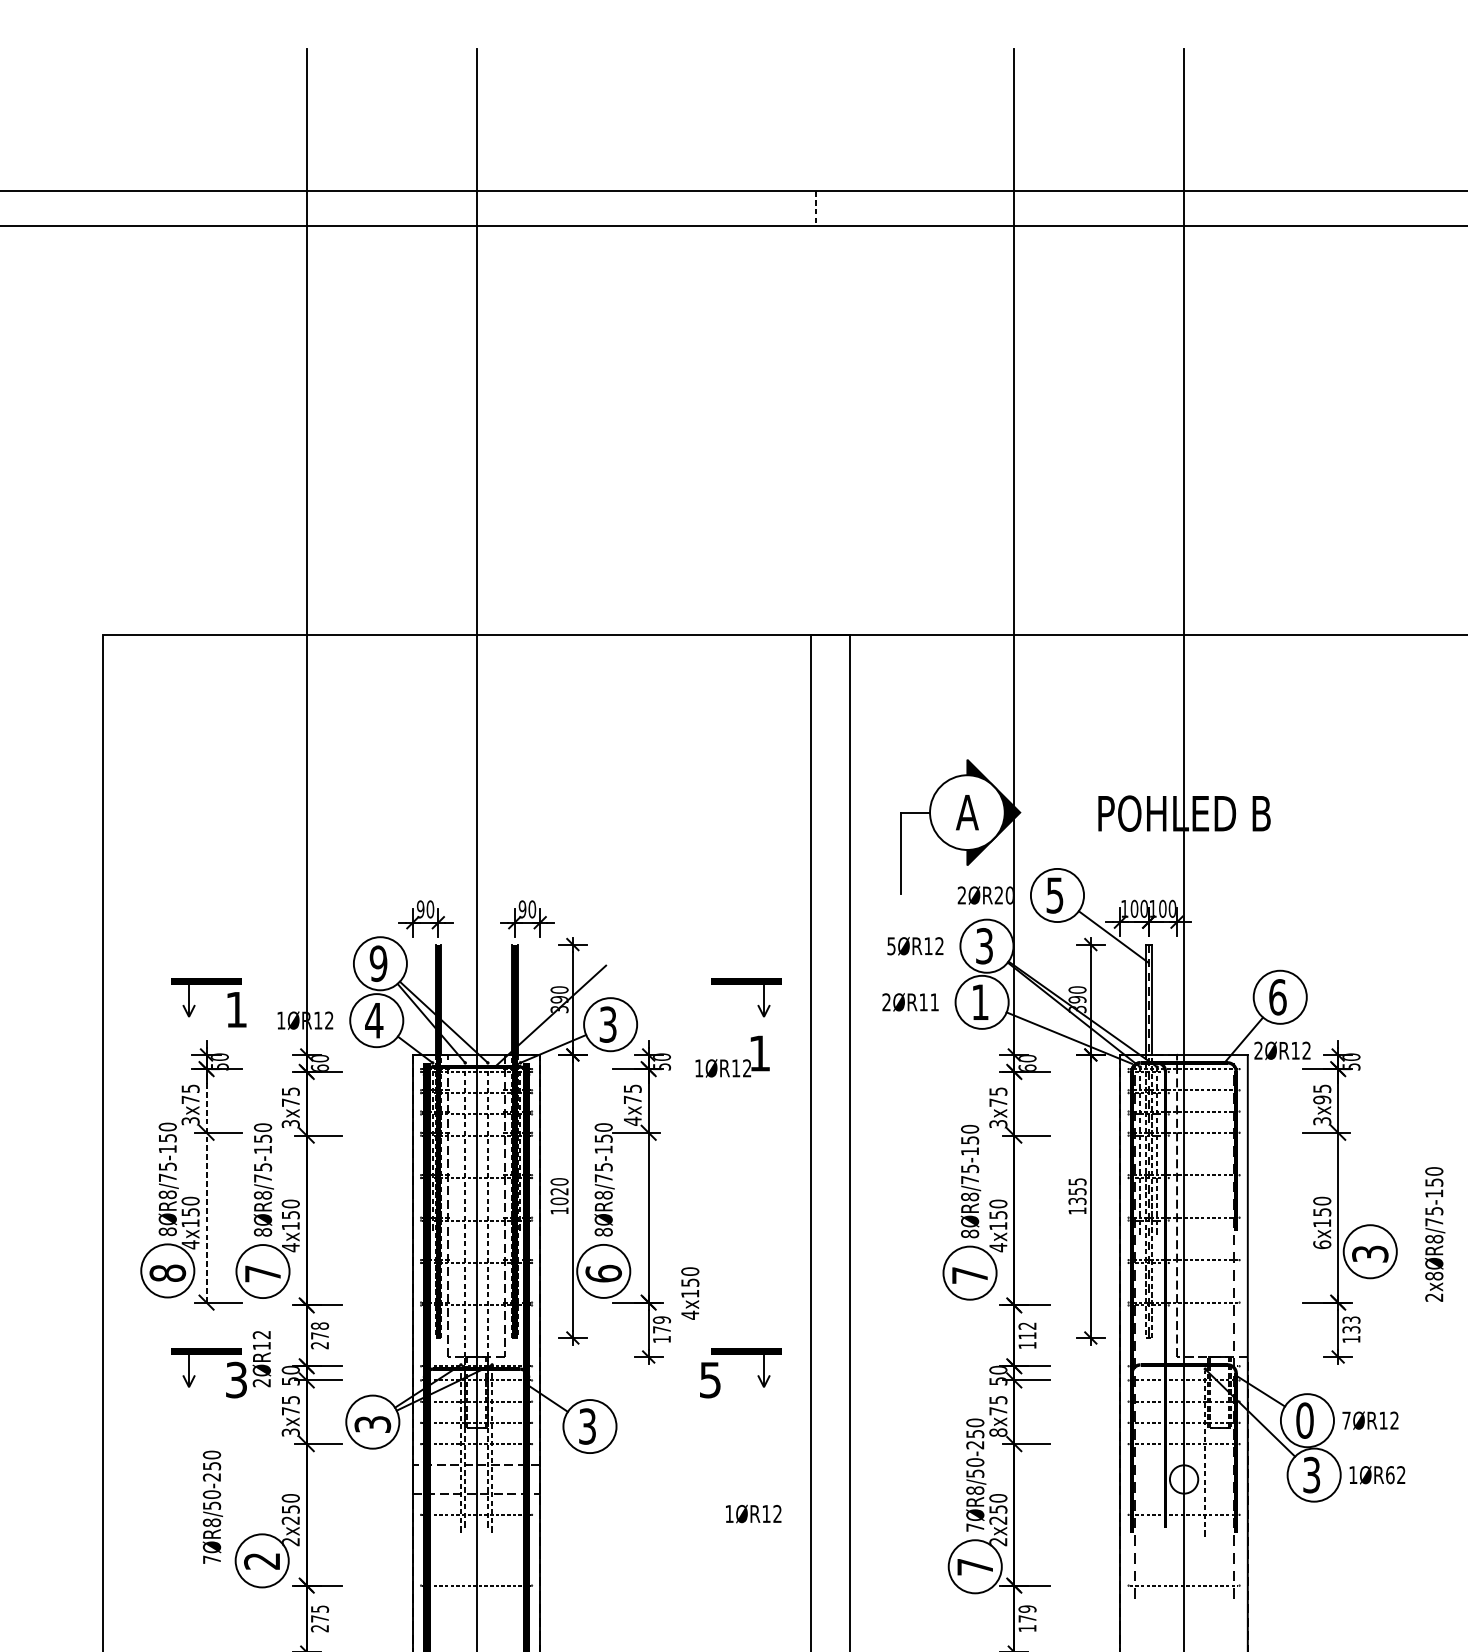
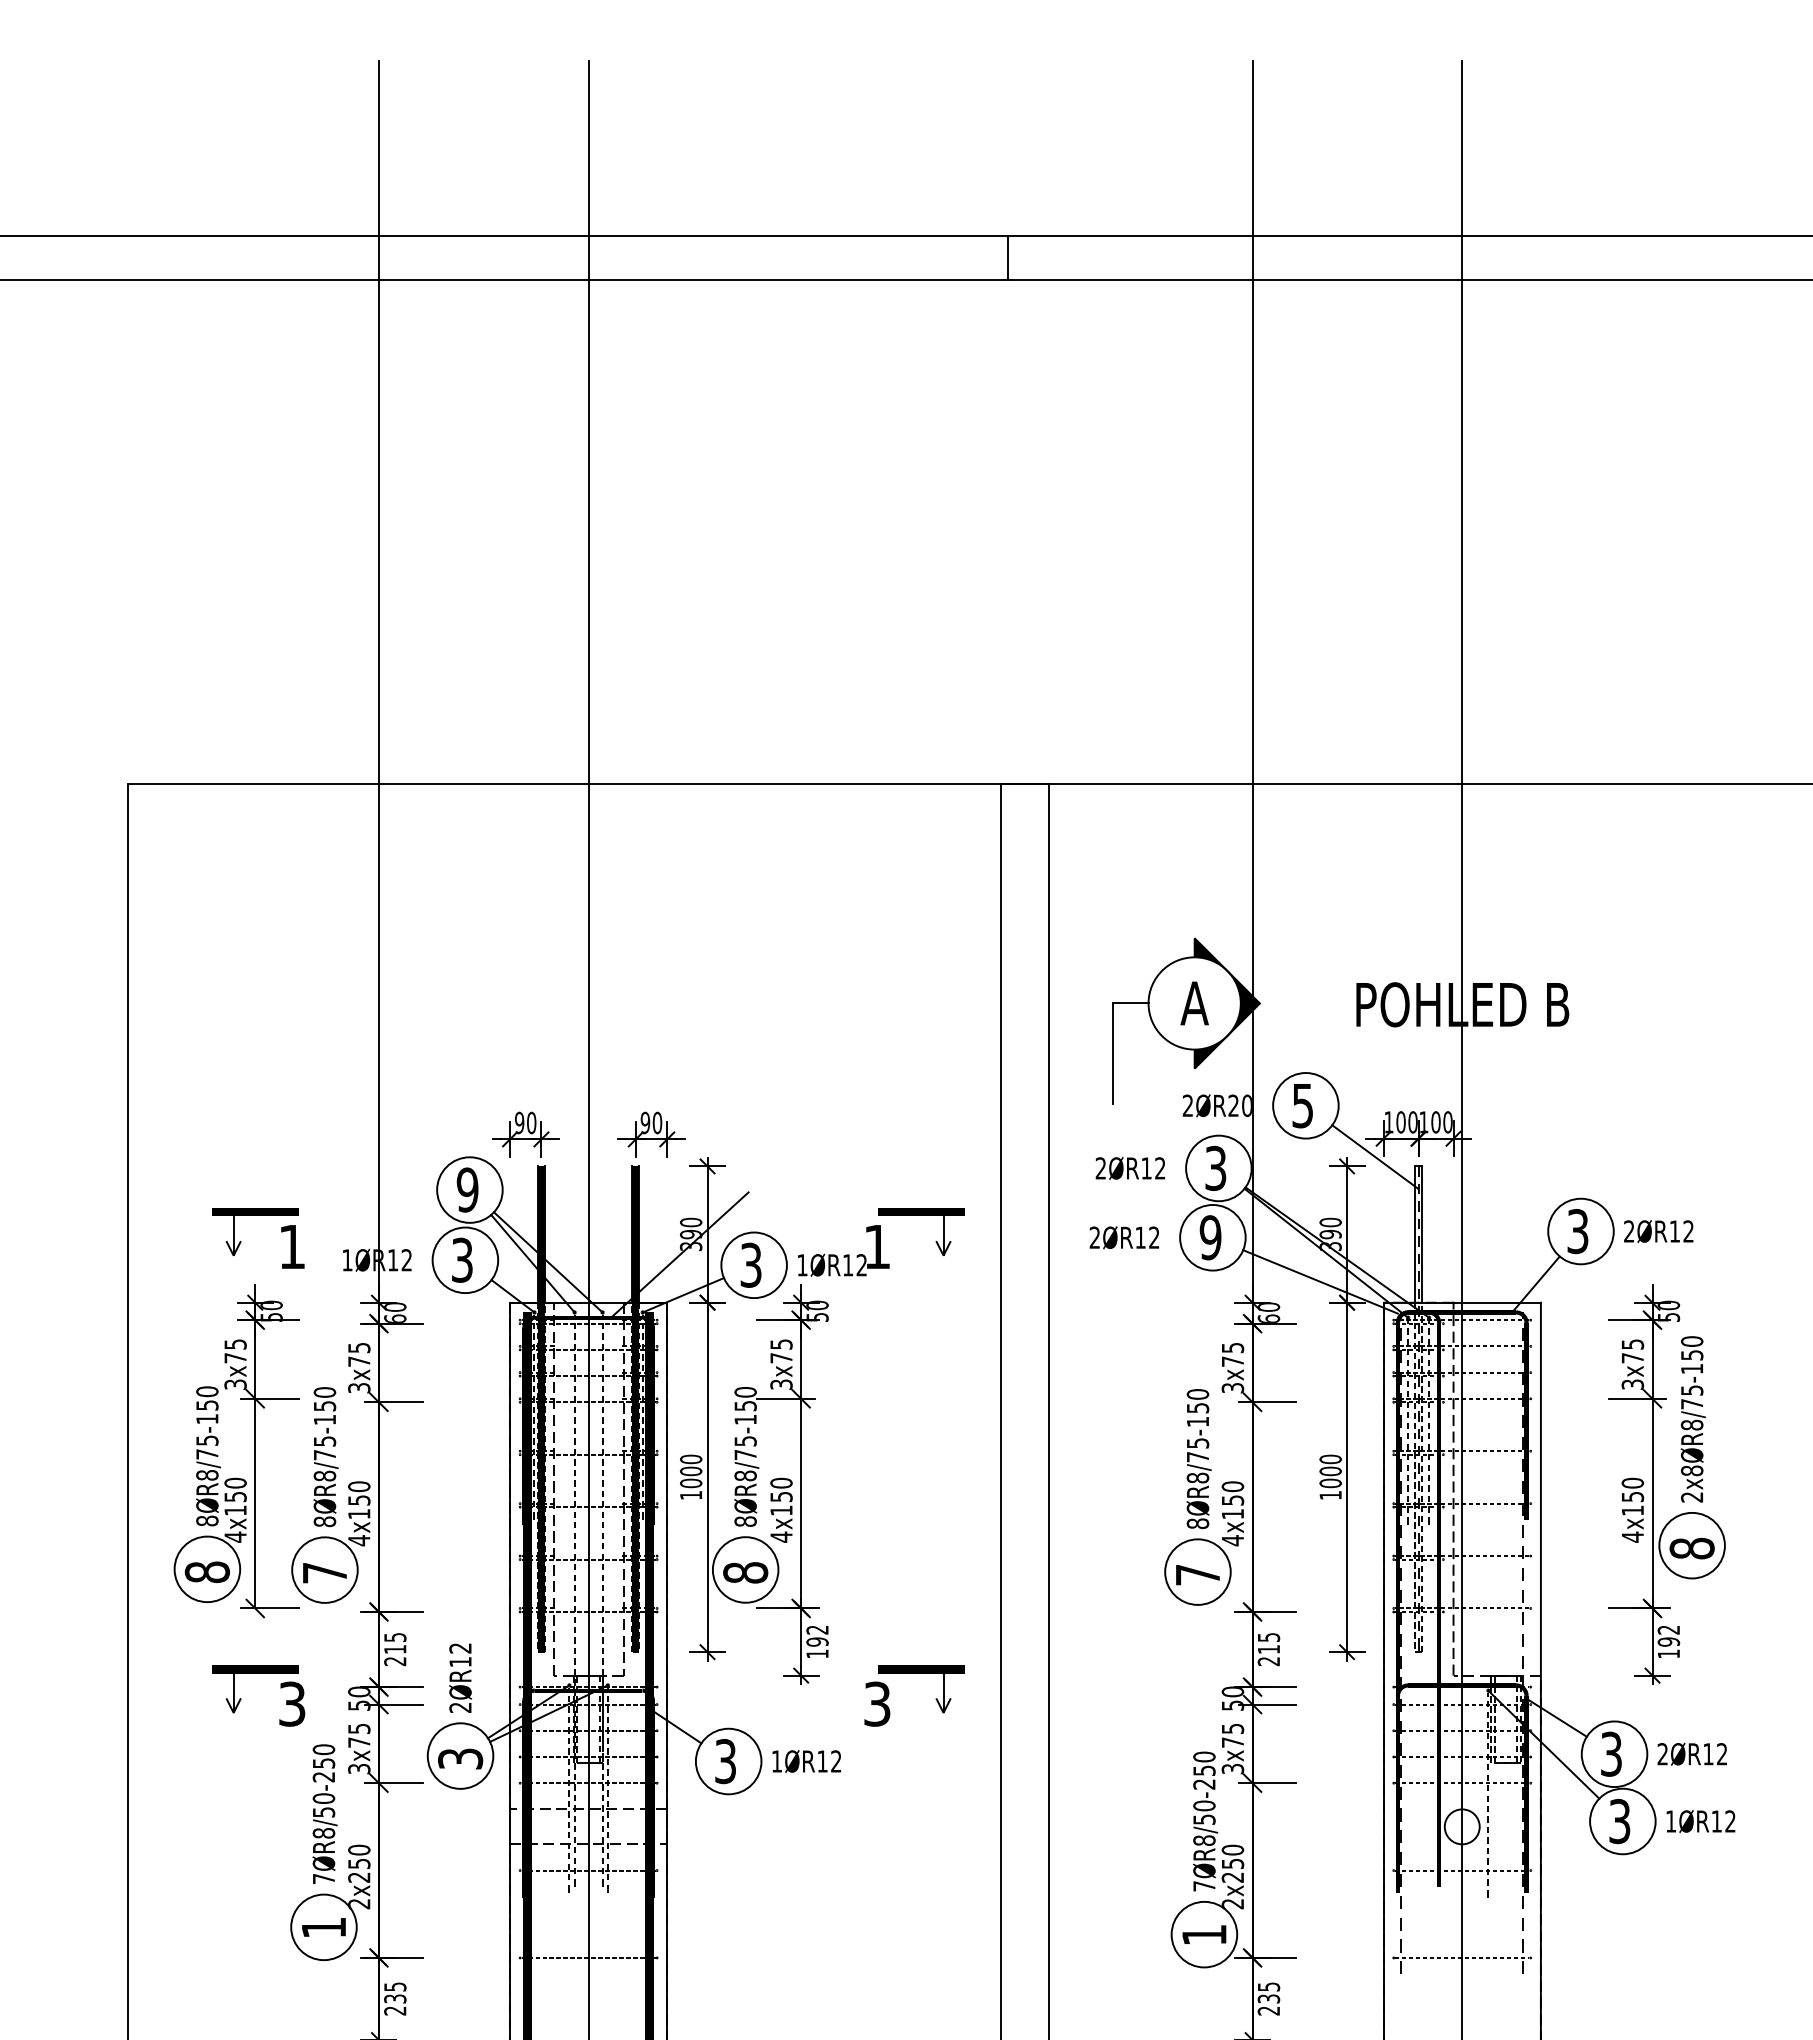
line: (815, 208) -> (1007, 257), dashed -> solid
text: (891, 946) -> (1100, 1168), 5ØR12 -> 2ØR12
text: (1277, 997) -> (1577, 1231), 6 -> 3
text: (934, 1002) -> (1154, 1237), 2ØR11 -> 2ØR12
text: (980, 1002) -> (1210, 1237), 1 -> 9
text: (373, 1019) -> (461, 1259), 4 -> 3
text: (1282, 1050) -> (1658, 1231), moved
text: (732, 1056) -> (843, 1250), moved
text: (1321, 1099) -> (1632, 1357), 3x95 -> 3x75
text: (632, 1121) -> (781, 1384), 4x75 -> 3x75
line: (206, 1185) -> (255, 1463), dashed -> solid
text: (559, 1191) -> (690, 1471), 1020 -> 1000
text: (1077, 1191) -> (1330, 1471), 1355 -> 1000
text: (1434, 1234) -> (1692, 1419), moved
text: (1321, 1244) -> (1632, 1536), 6x150 -> 4x150
text: (1369, 1254) -> (1691, 1548), 3 -> 8
text: (603, 1273) -> (745, 1572), 6 -> 8
text: (690, 1292) -> (781, 1509), moved
text: (661, 1324) -> (817, 1635), 179 -> 192
text: (1351, 1324) -> (1668, 1635), 133 -> 192
text: (320, 1330) -> (395, 1642), 278 -> 215
text: (1027, 1335) -> (1268, 1649), 112 -> 215
text: (261, 1358) -> (460, 1677), moved
text: (710, 1379) -> (877, 1703), 5 -> 3
text: (1304, 1420) -> (1611, 1753), 0 -> 3
text: (1346, 1420) -> (1662, 1754), 7ØR12 -> 2ØR12
text: (998, 1432) -> (1232, 1768), 8x75 -> 3x75
text: (1390, 1475) -> (1716, 1821), 1ØR62 -> 1ØR12
text: (212, 1506) -> (324, 1813), moved
text: (753, 1514) -> (806, 1761), moved
text: (261, 1561) -> (323, 1928), 2 -> 1
text: (975, 1567) -> (1204, 1935), 7 -> 1
text: (320, 1618) -> (395, 1998), 275 -> 235
text: (1027, 1618) -> (1268, 1998), 179 -> 235

